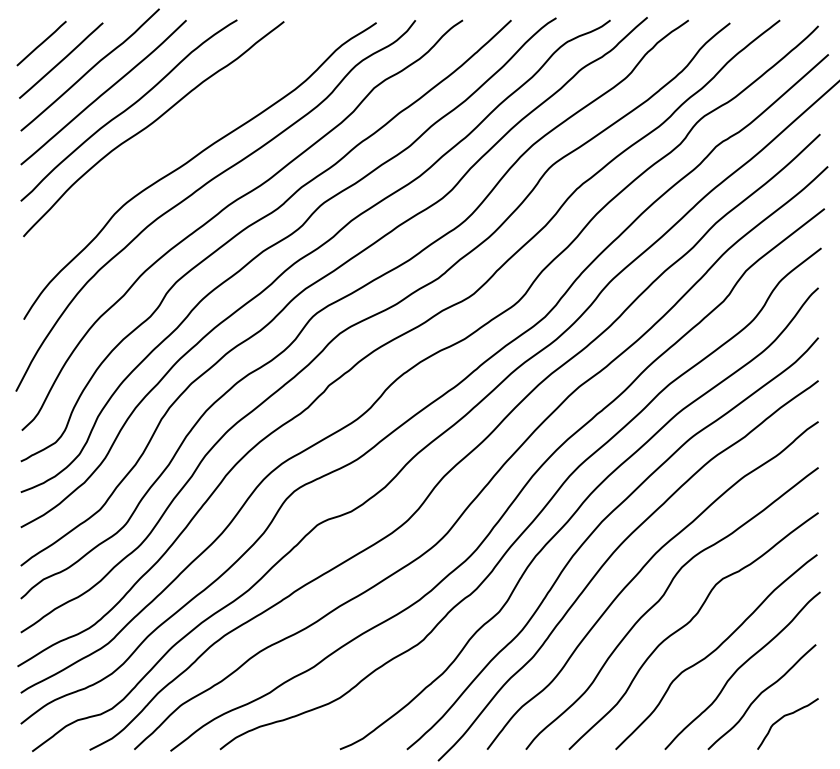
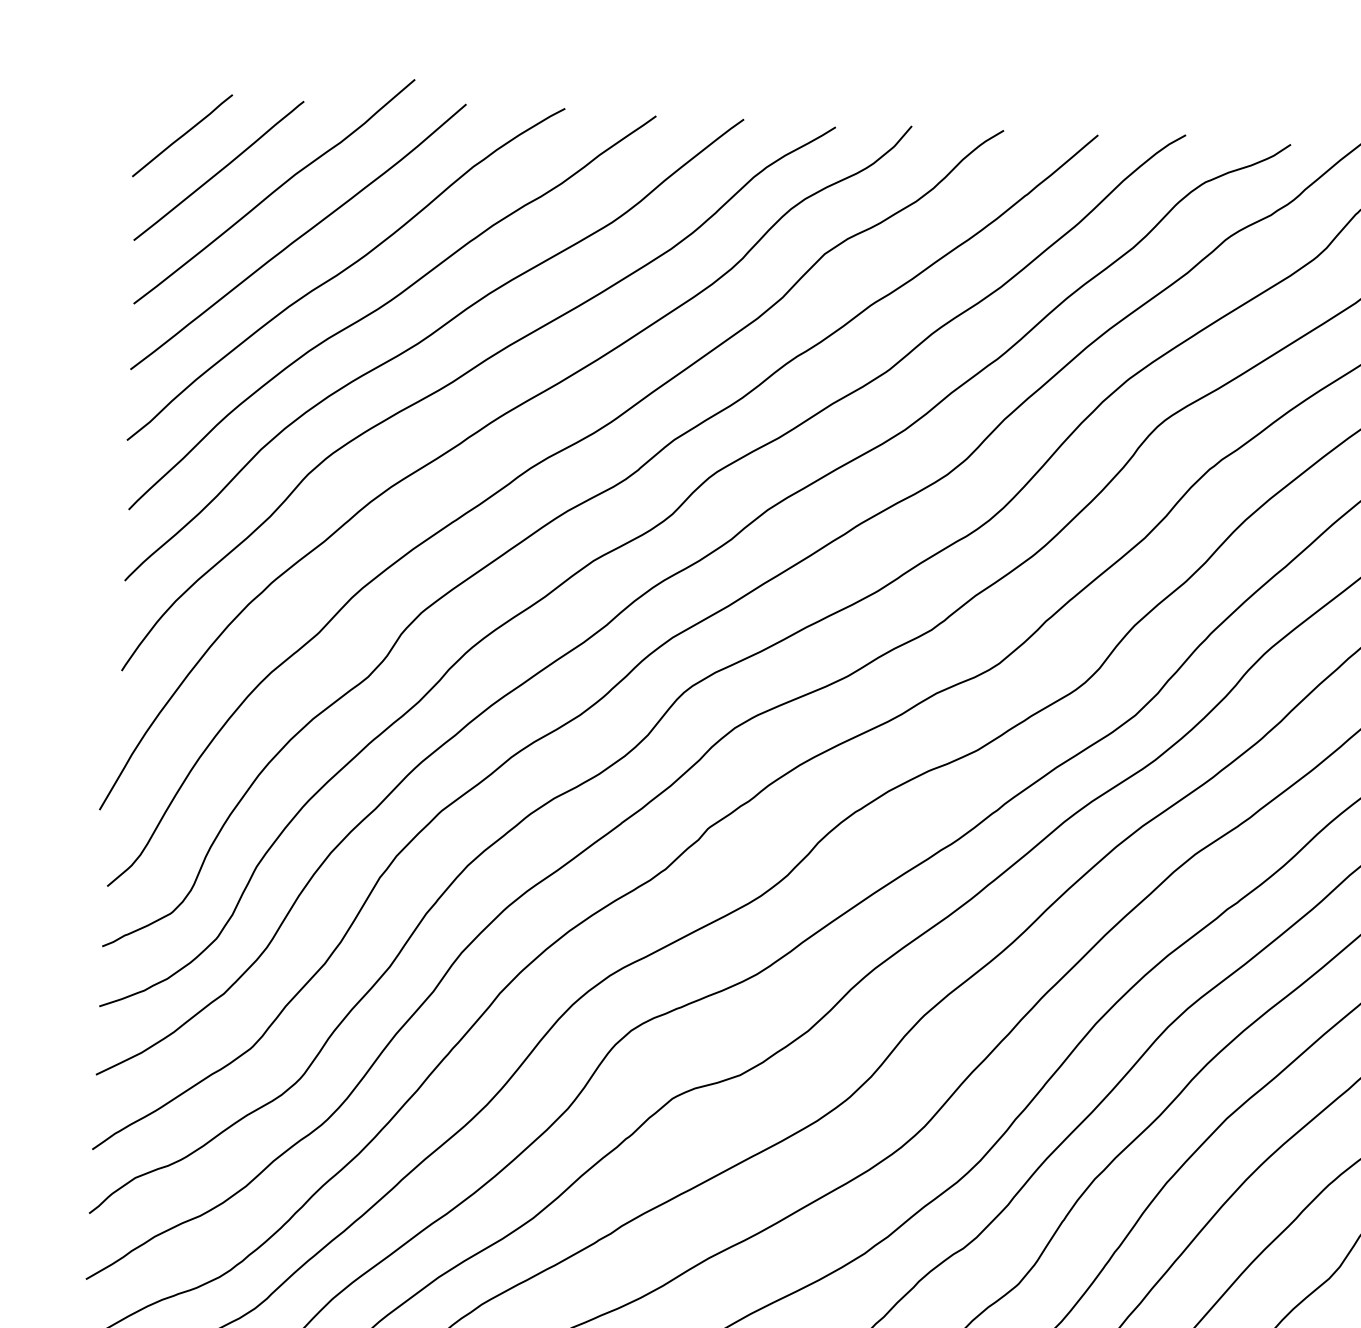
curve: (173, 141) -> (429, 338), added

